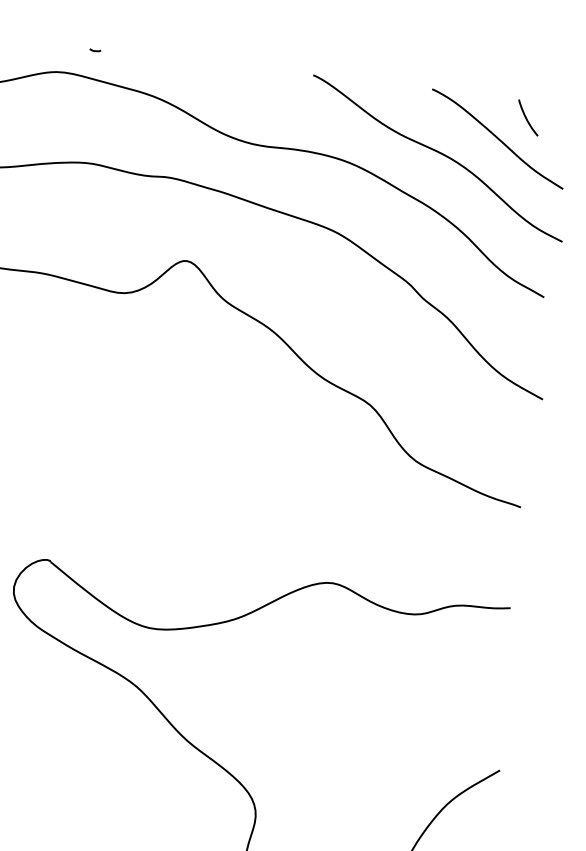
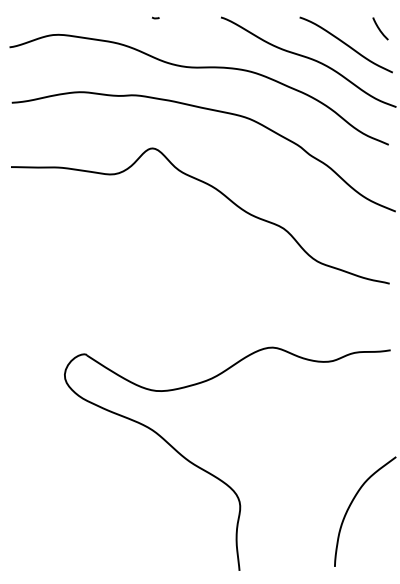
curve: (95, 49) -> (155, 17), moved
curve: (526, 117) -> (379, 28), moved

